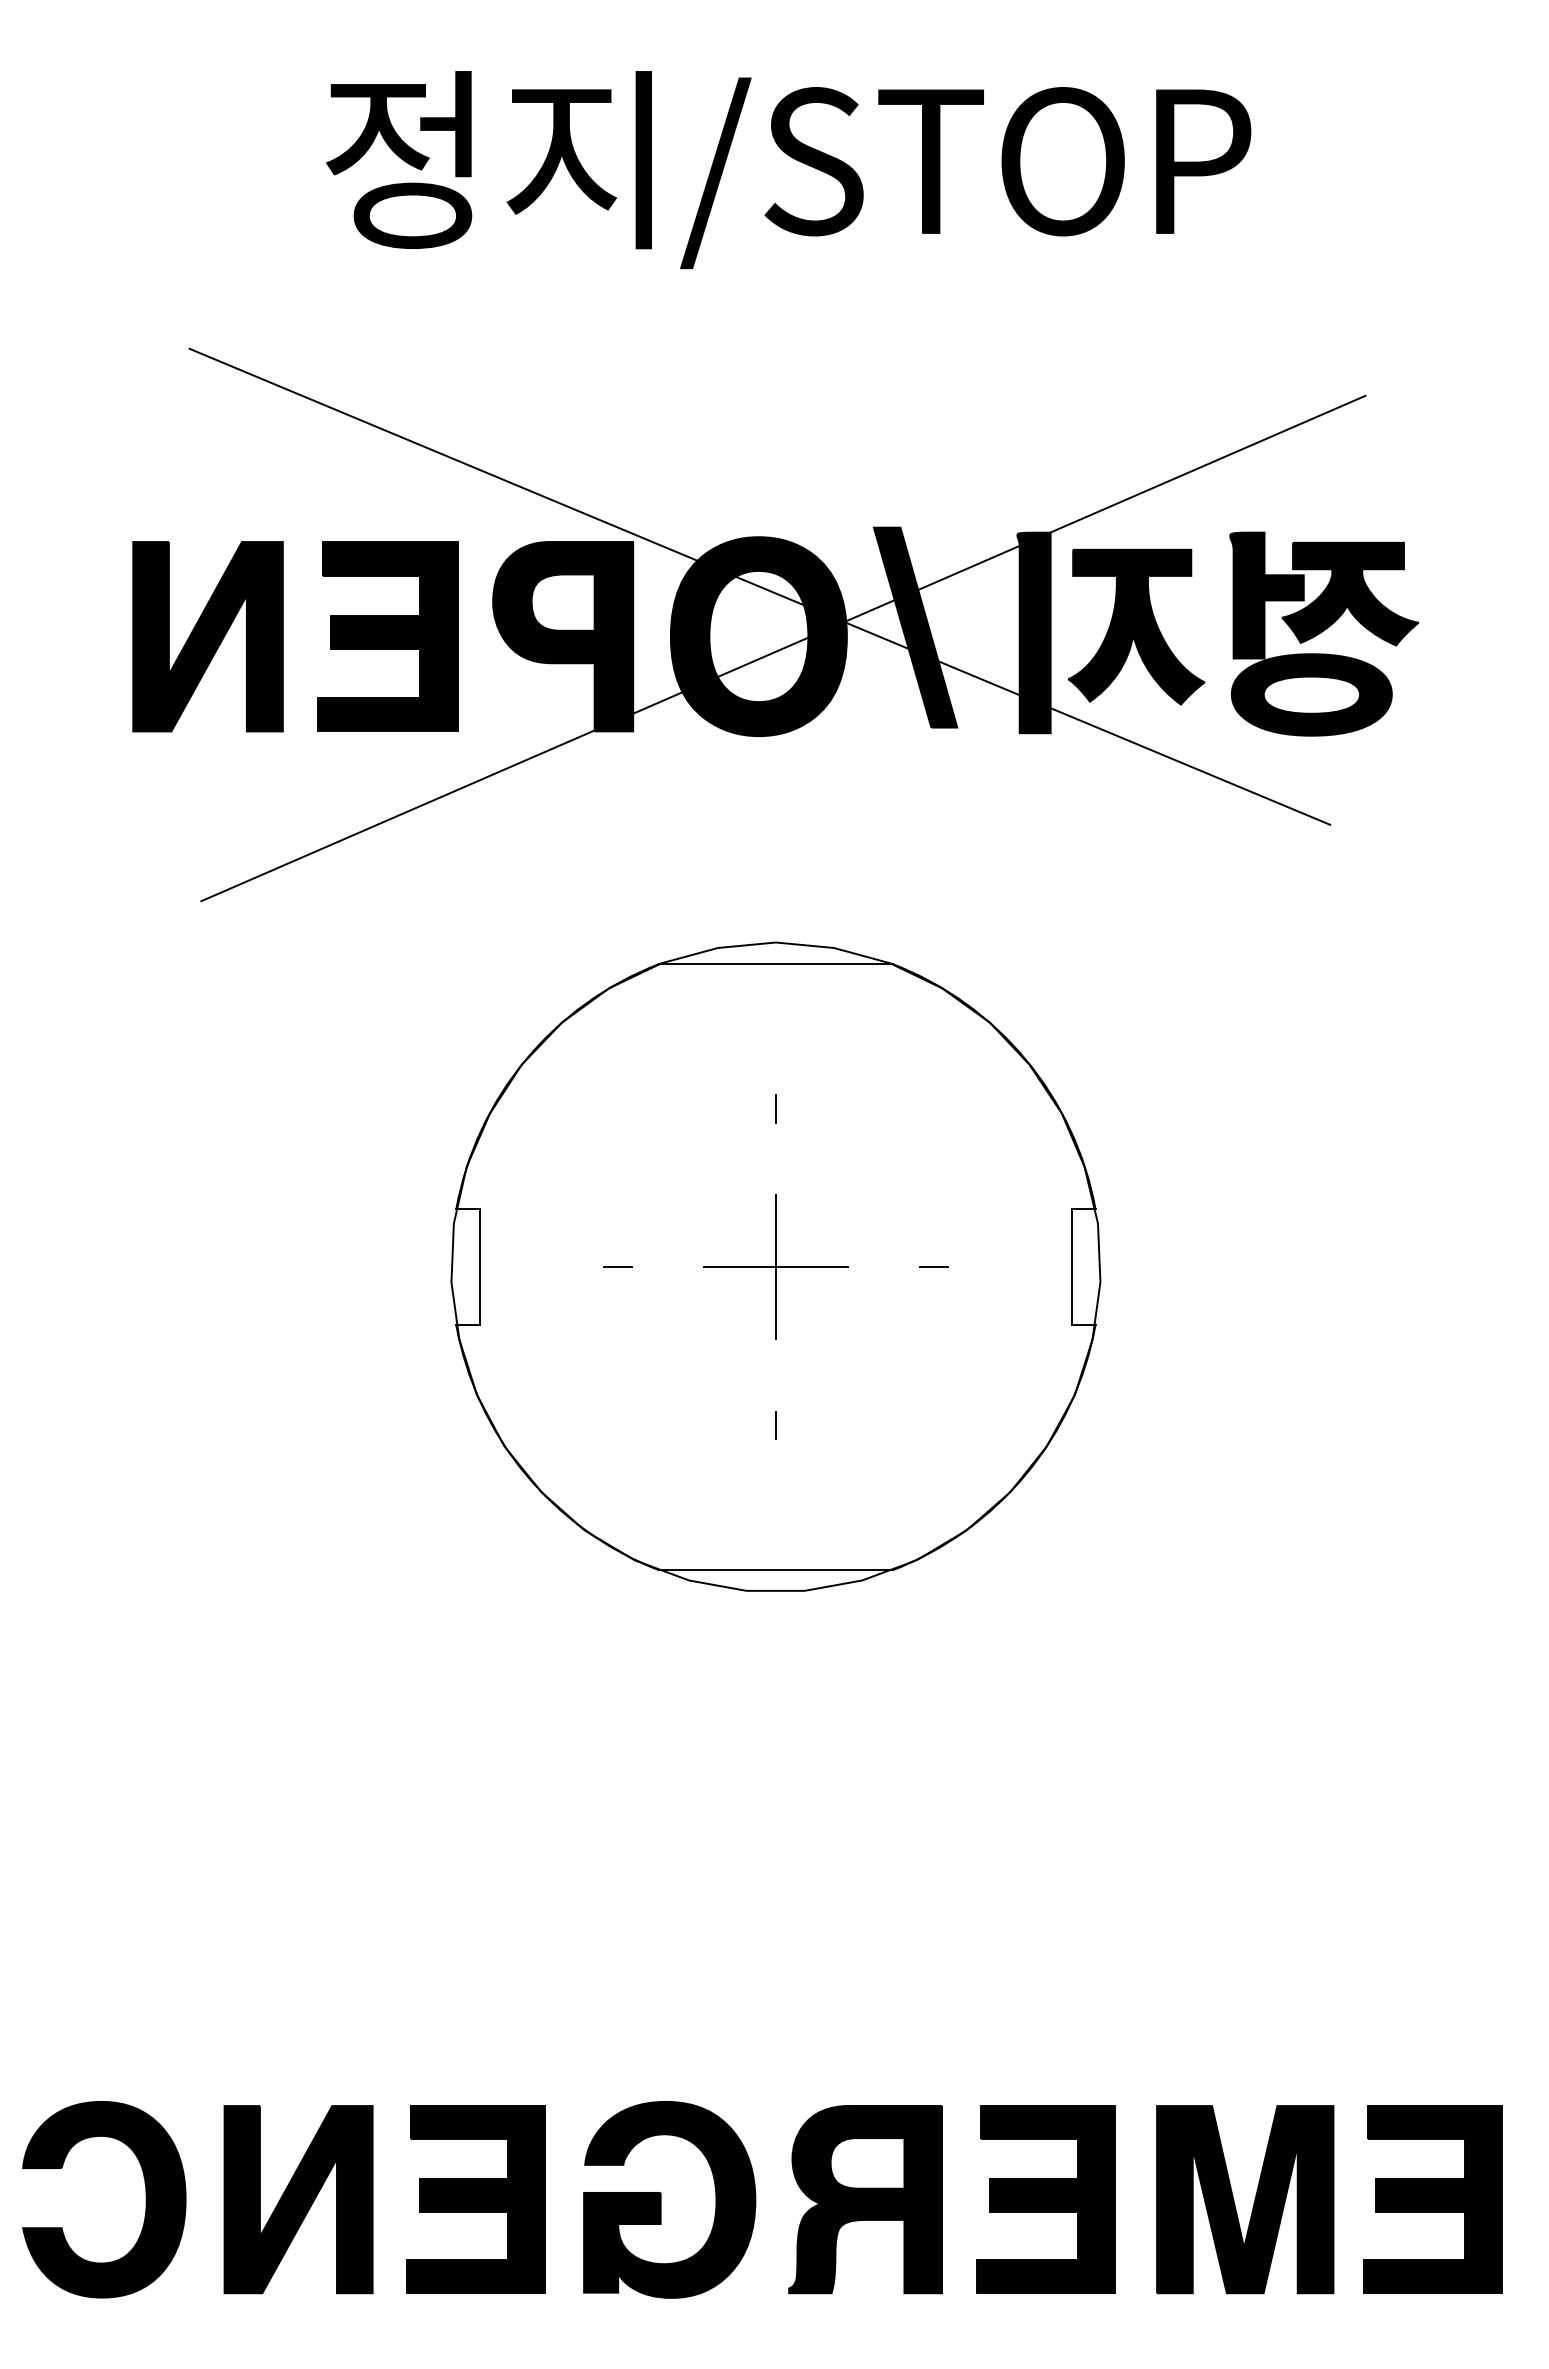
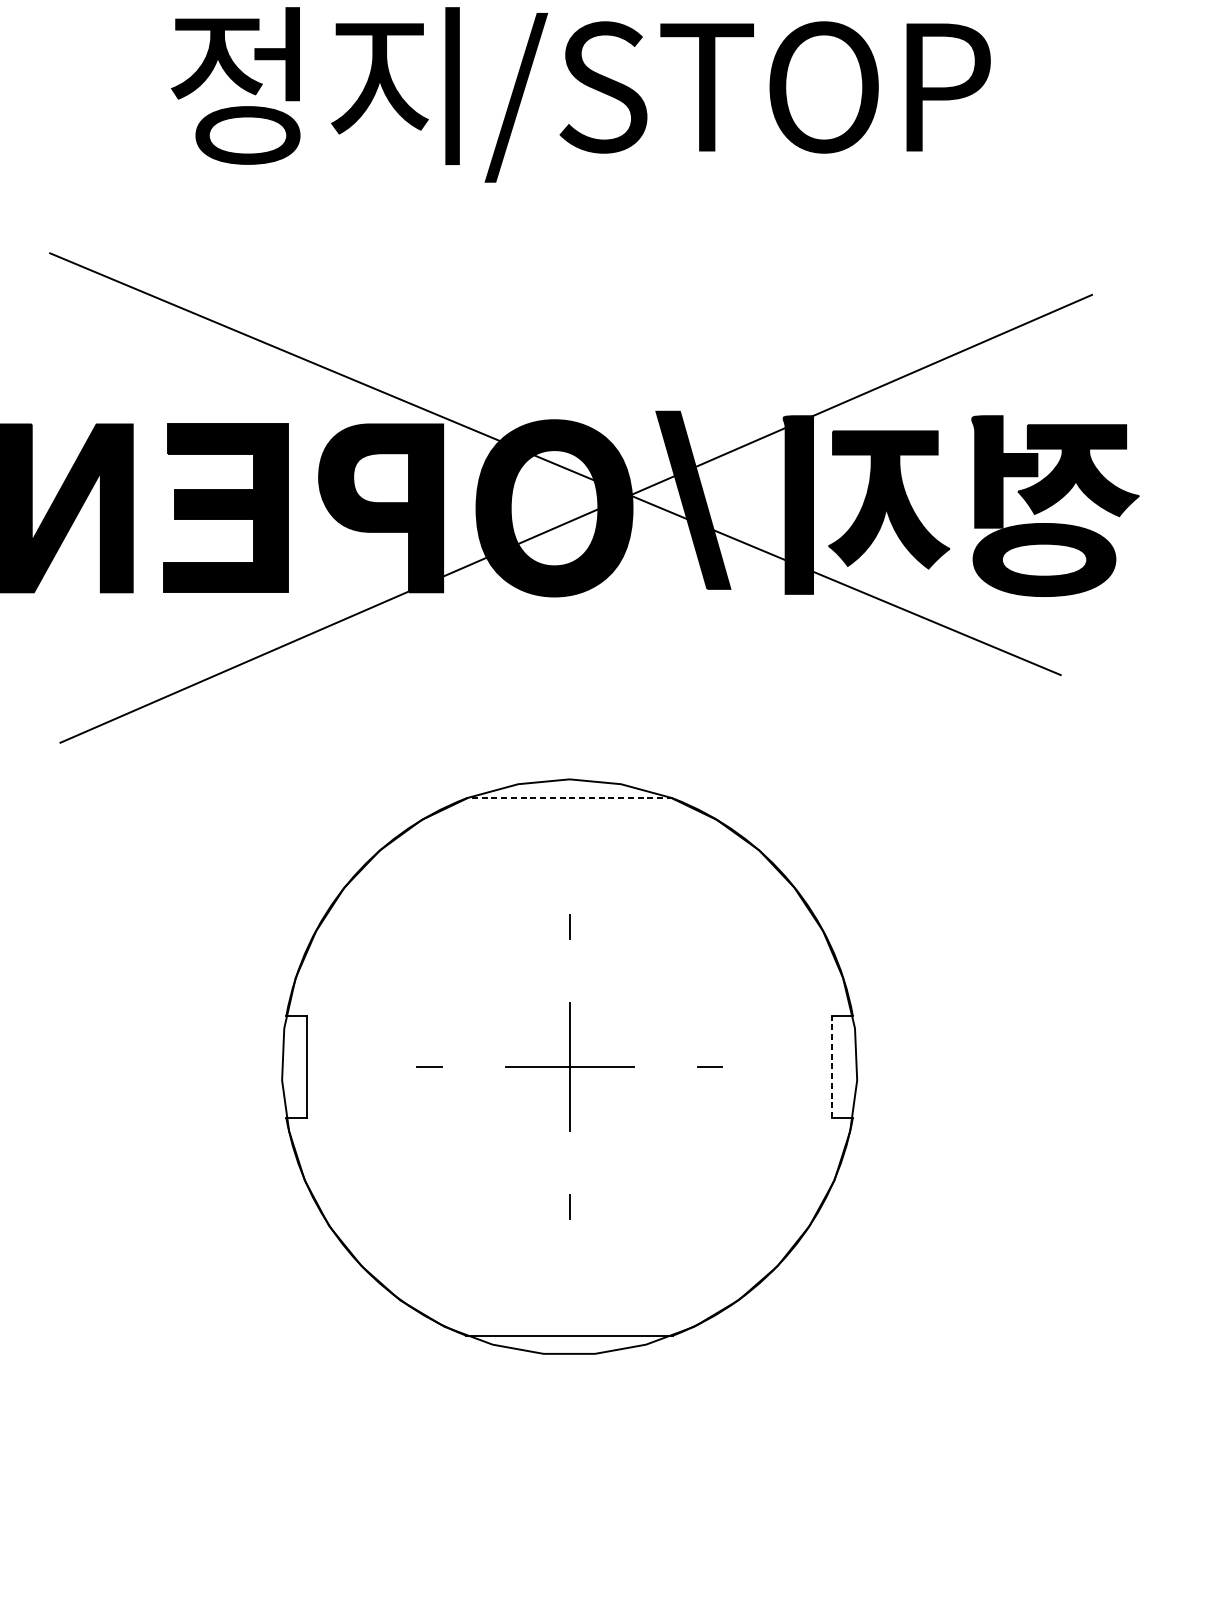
line: (775, 964) -> (569, 798), solid -> dashed
line: (1071, 1267) -> (831, 1067), solid -> dashed

